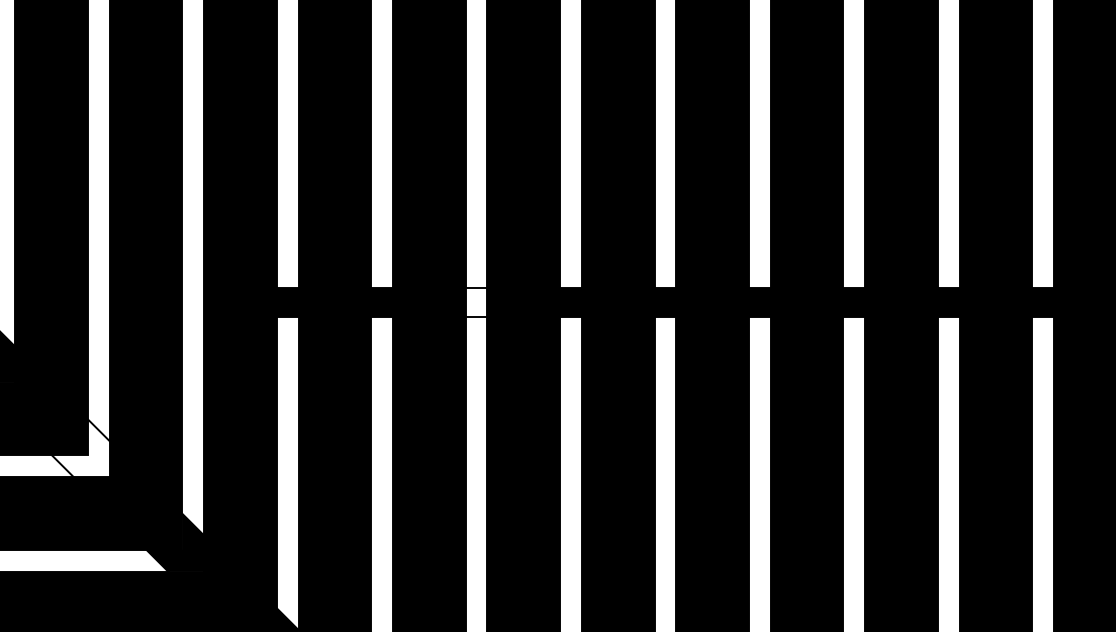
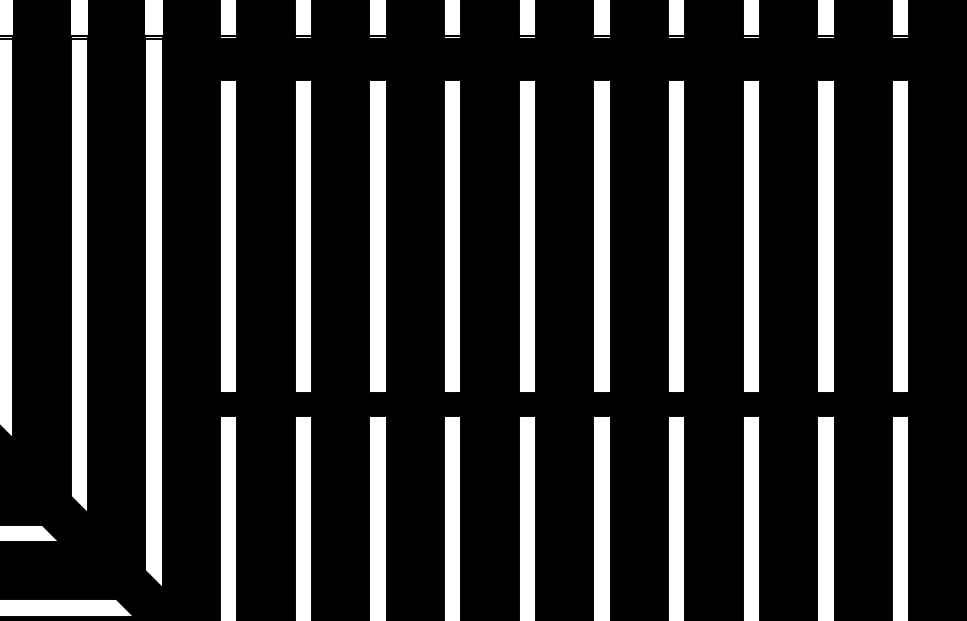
fill: (475, 301) -> (377, 403), added
fill: (80, 447) -> (64, 518), added

